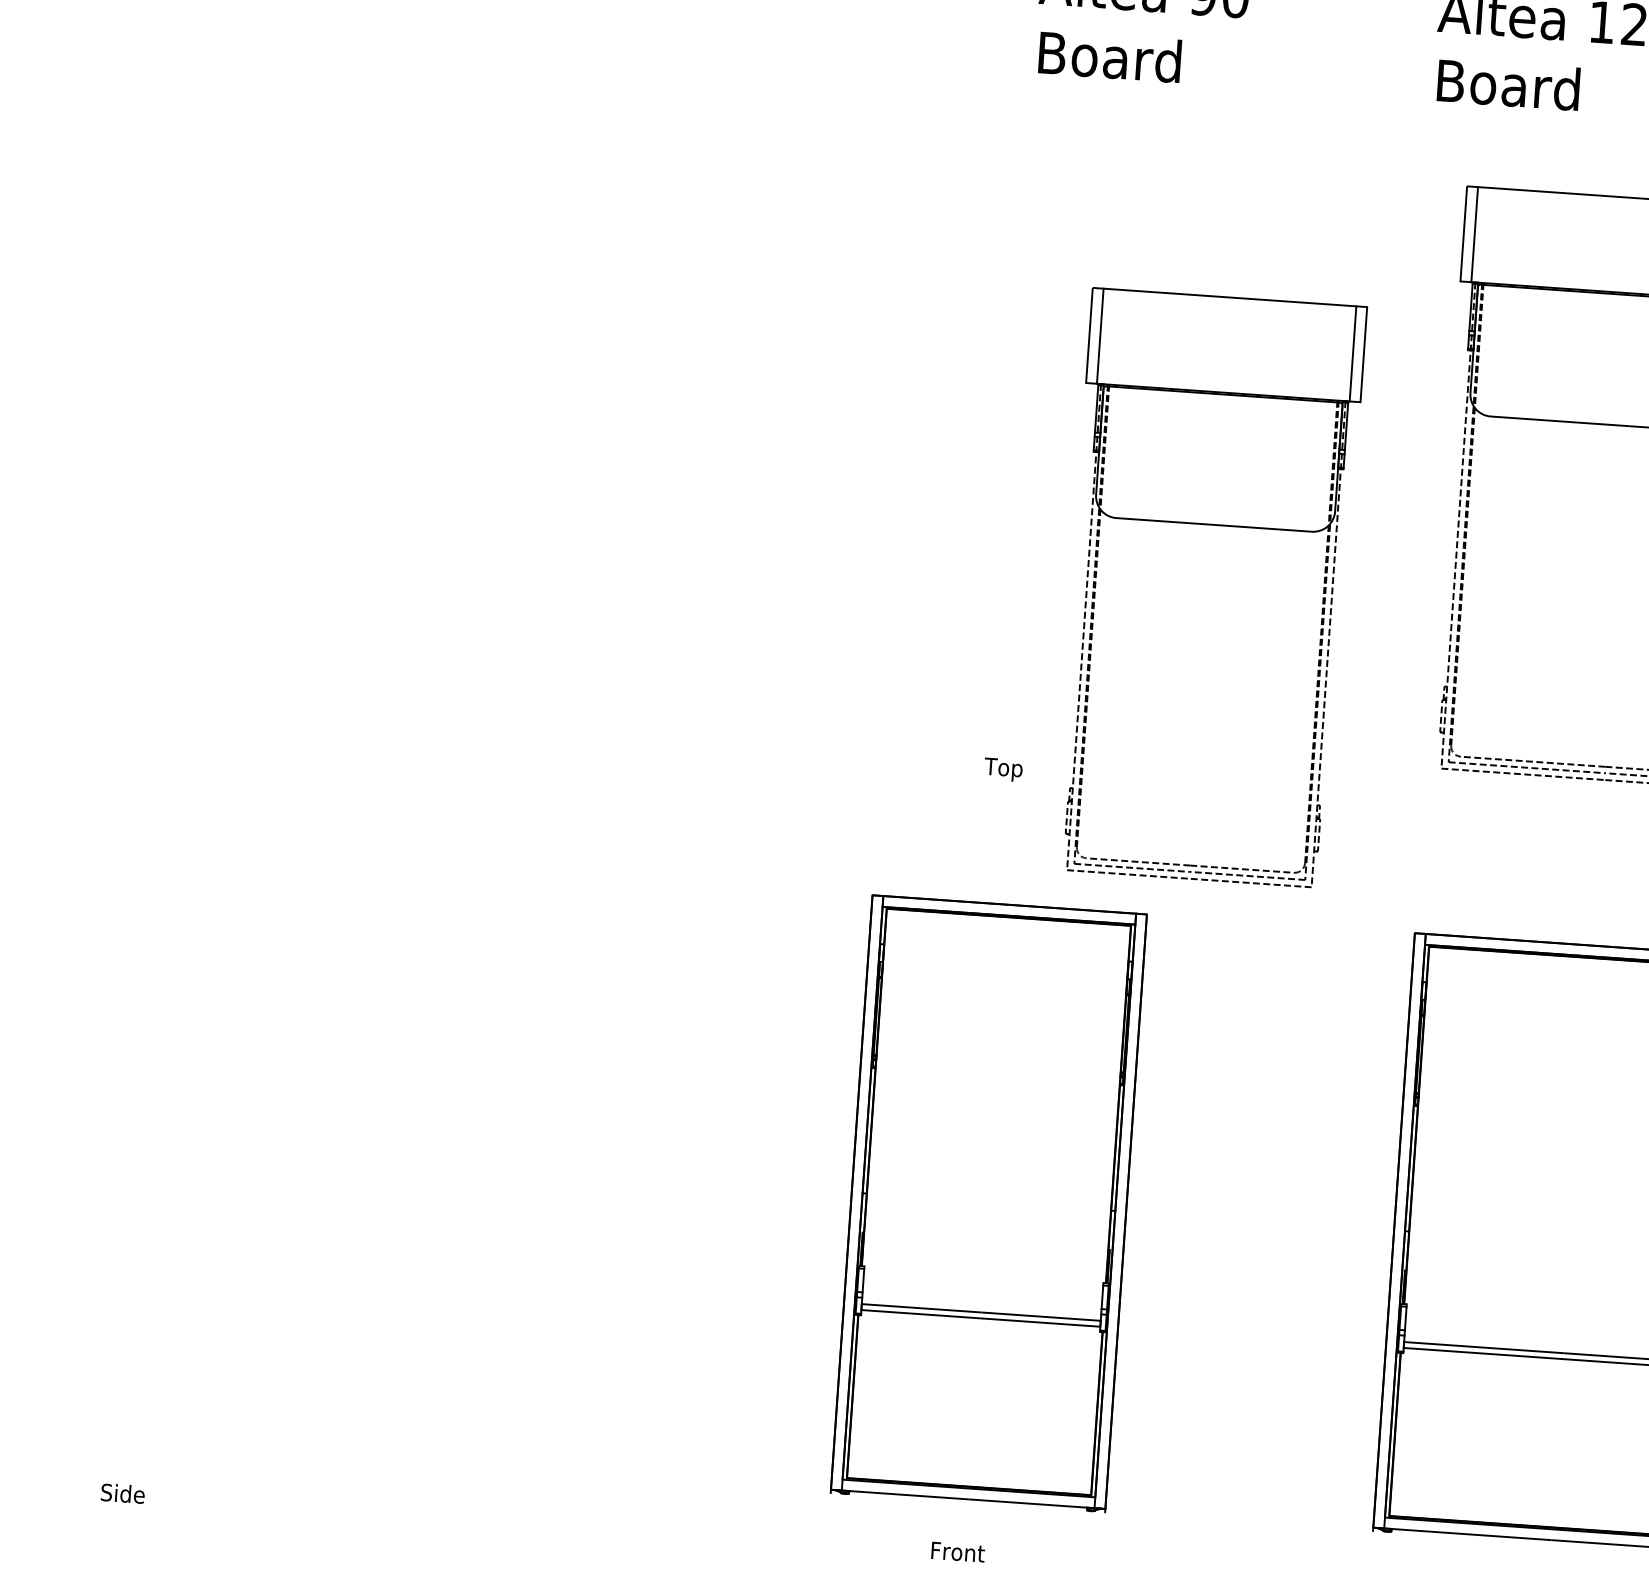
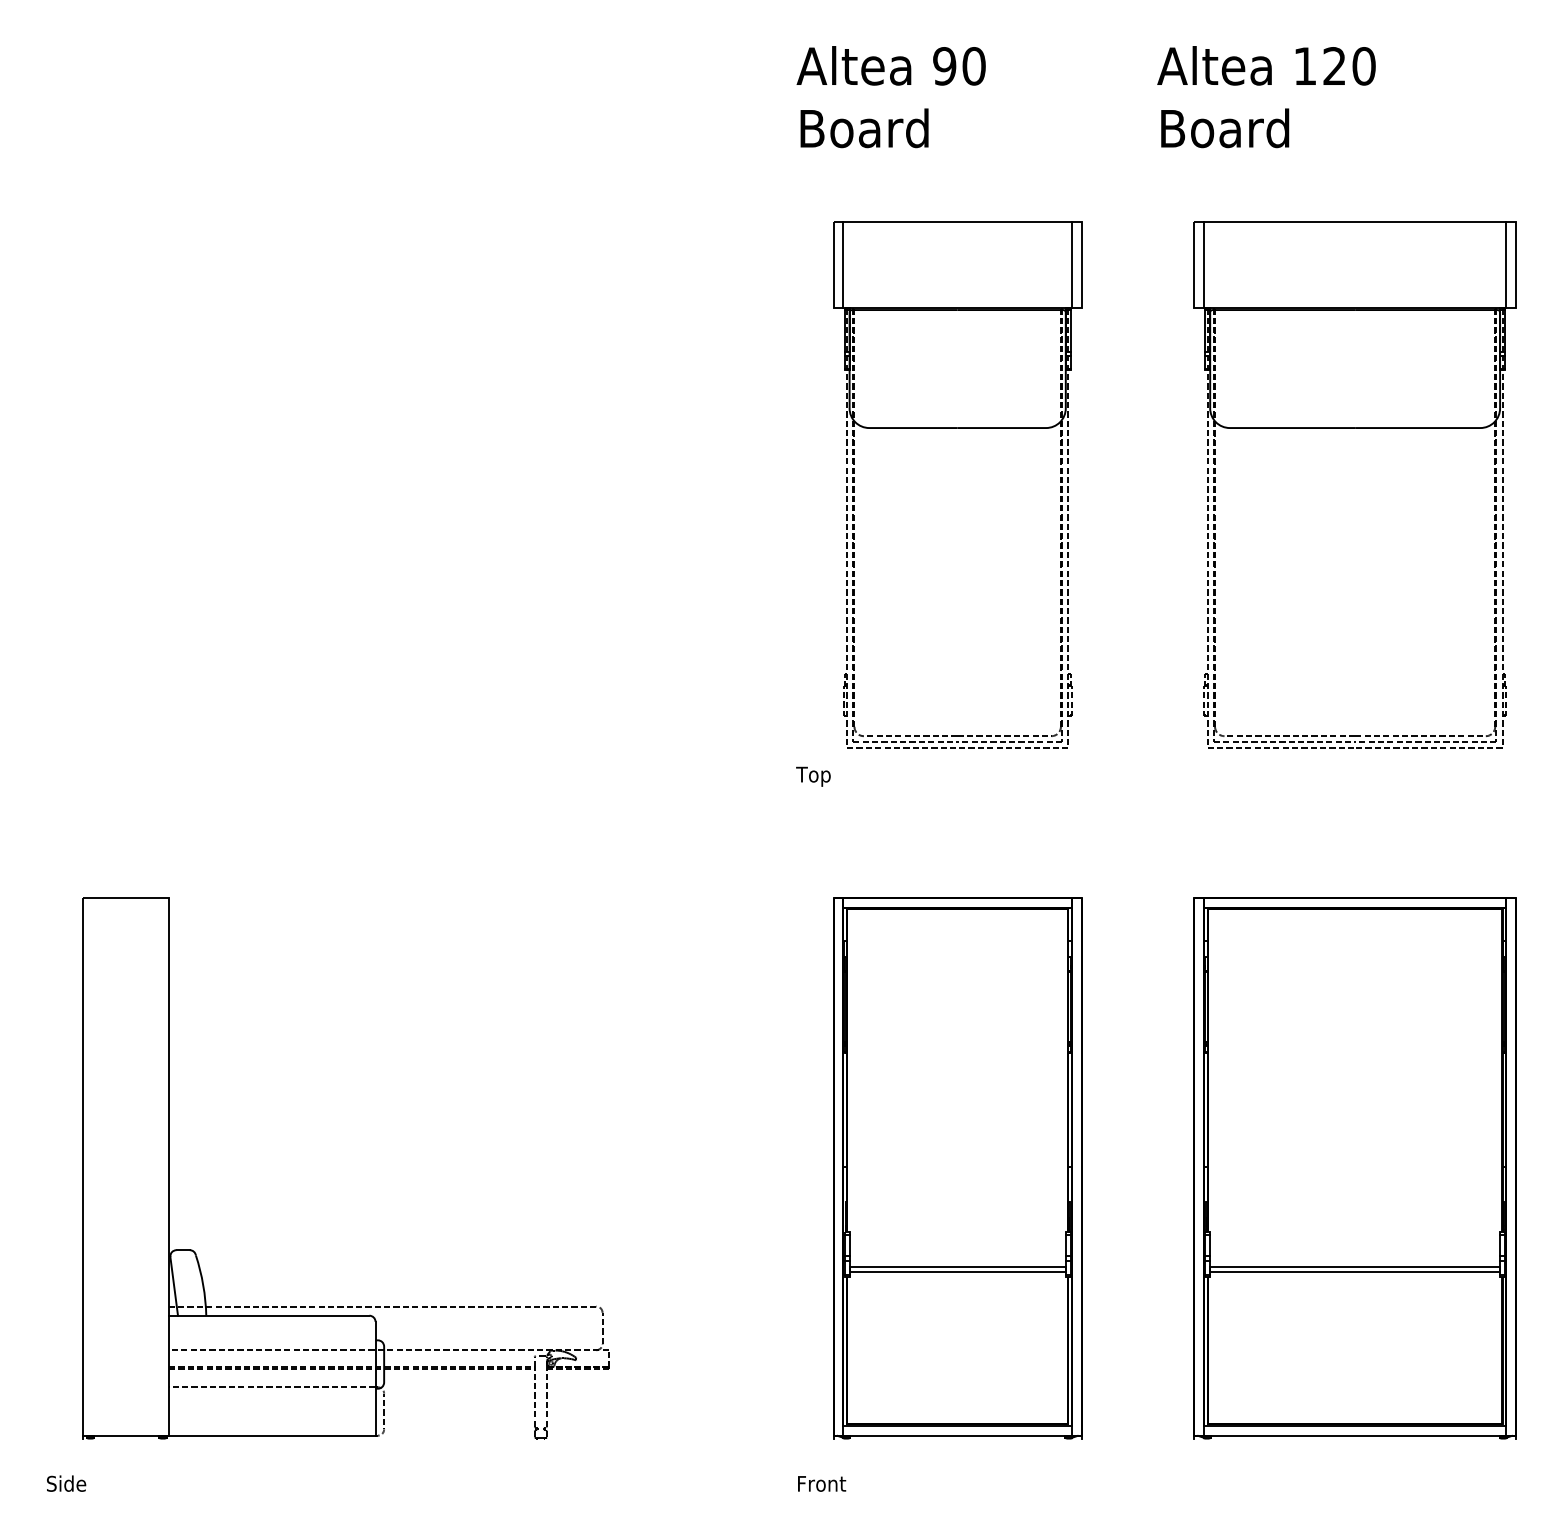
part: (1213, 525) -> (957, 428), moved
part: (988, 1203) -> (957, 1168), moved
part: (442, 1319) -> (343, 1306), added

